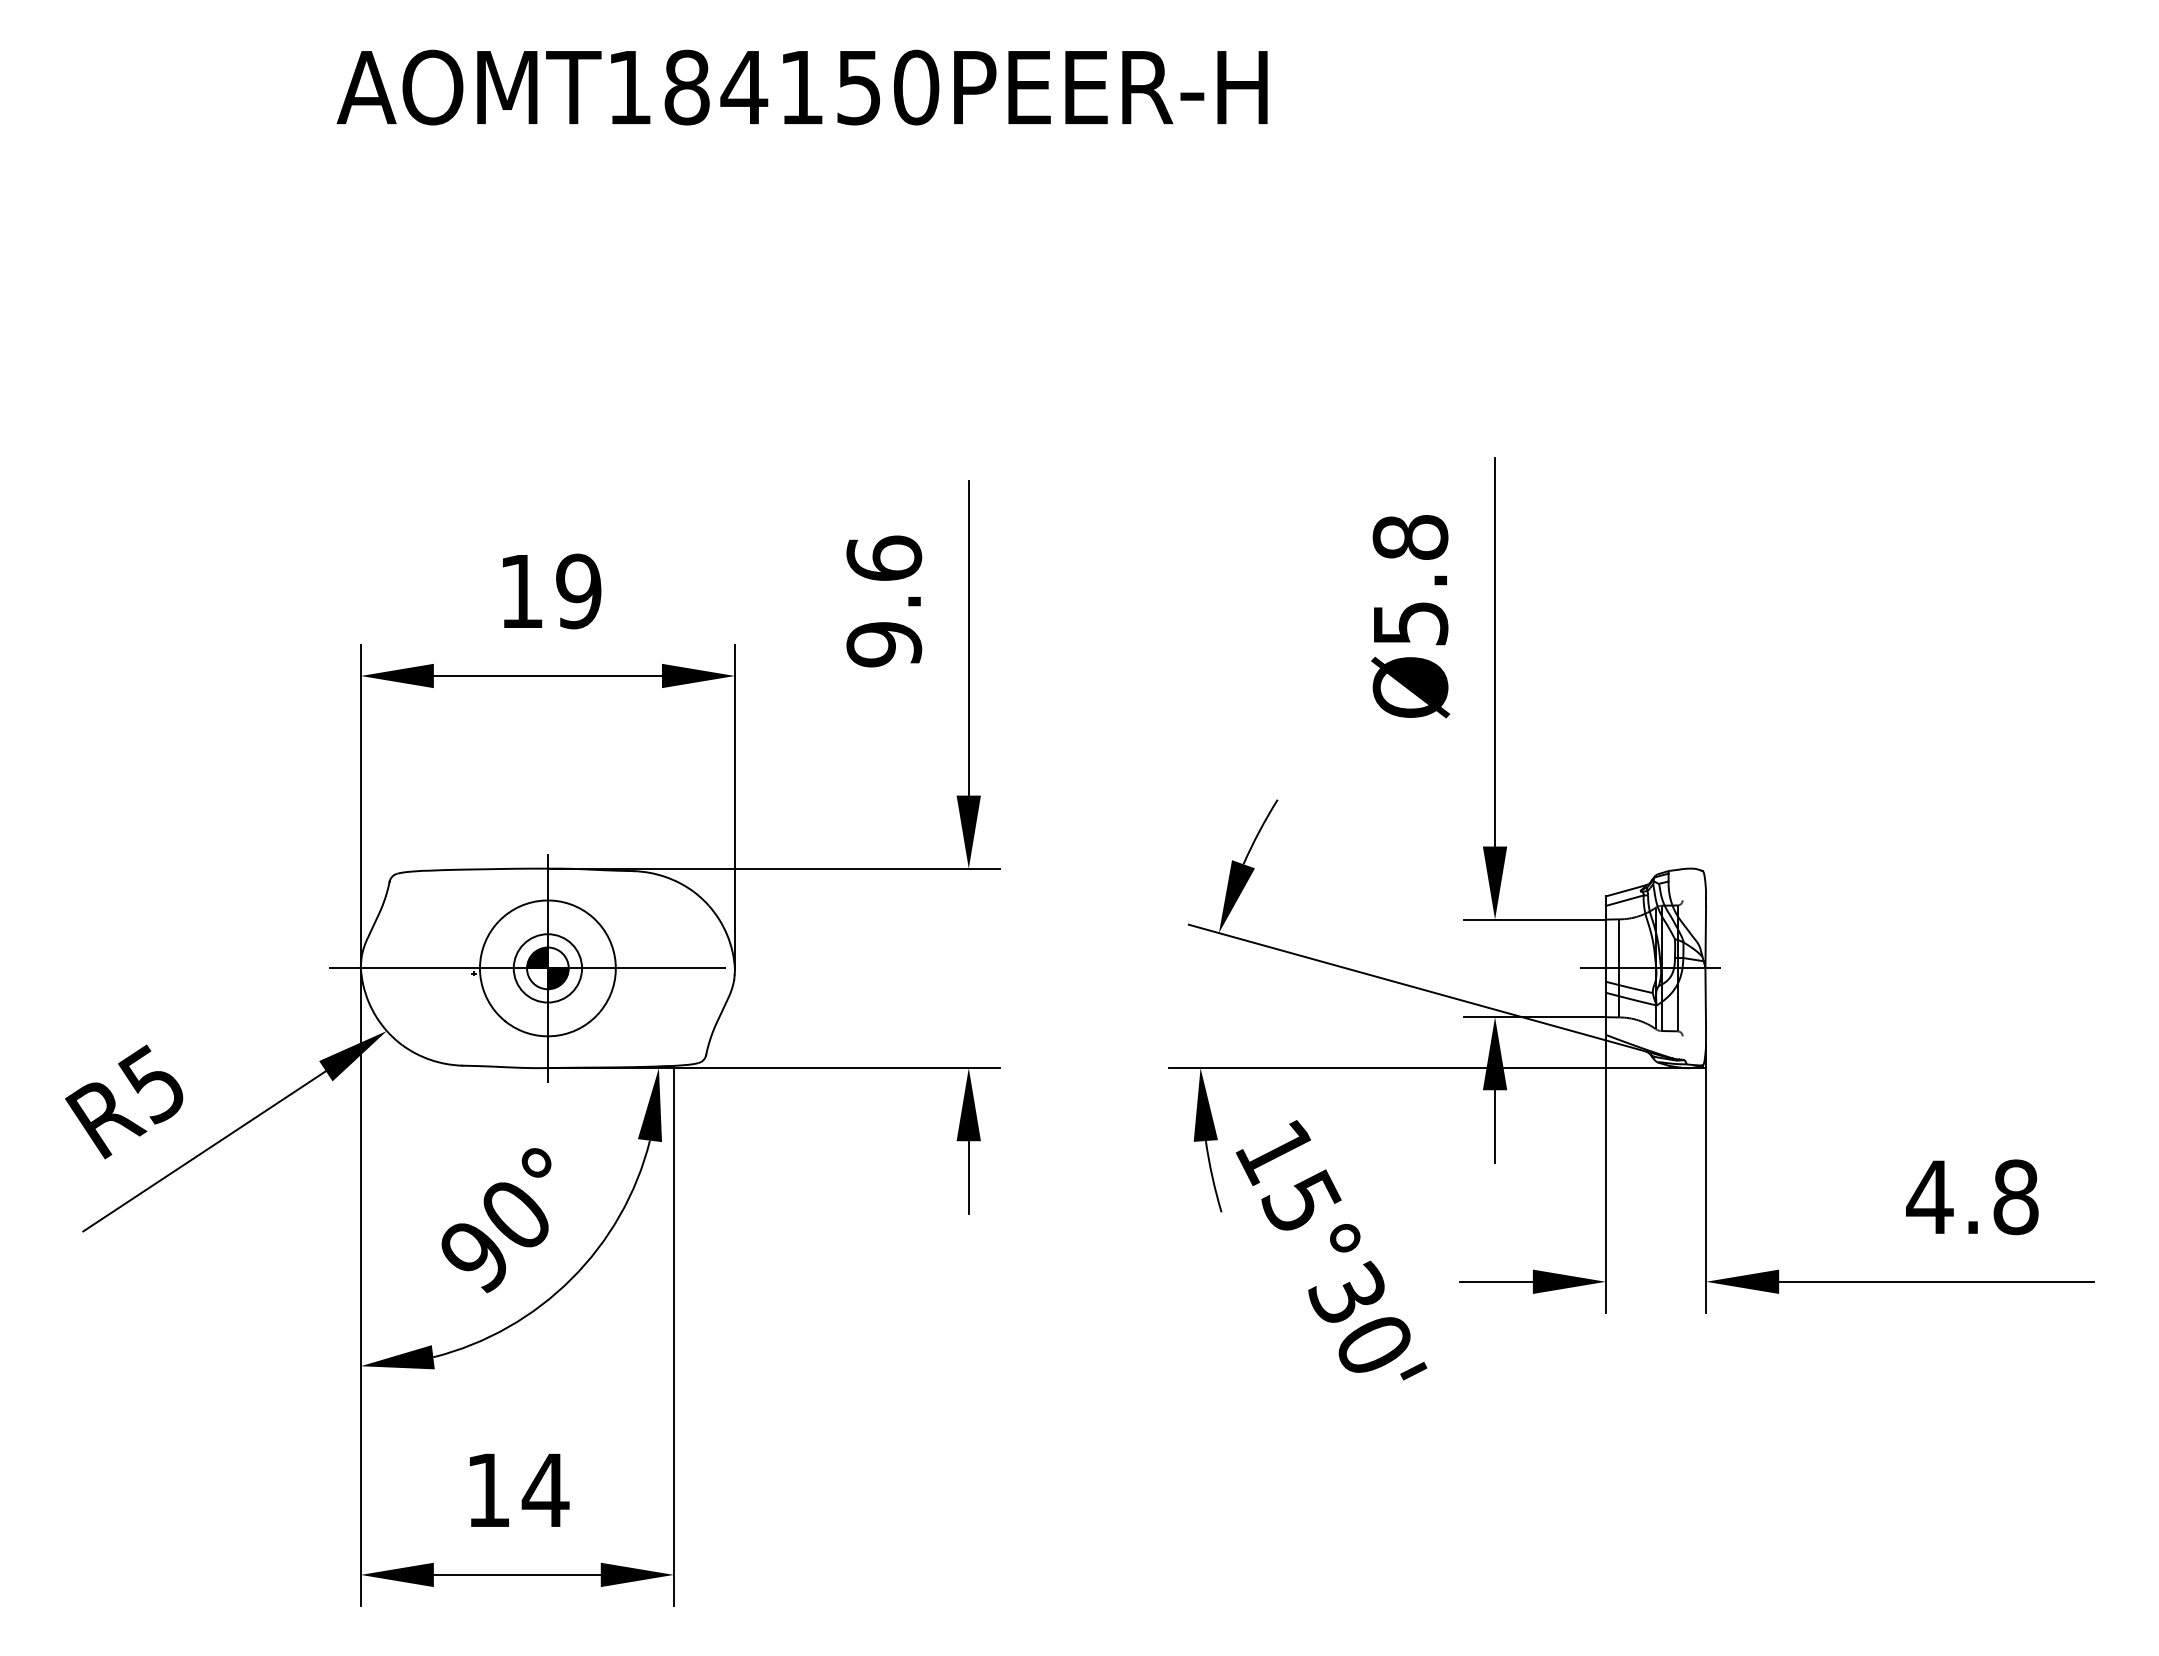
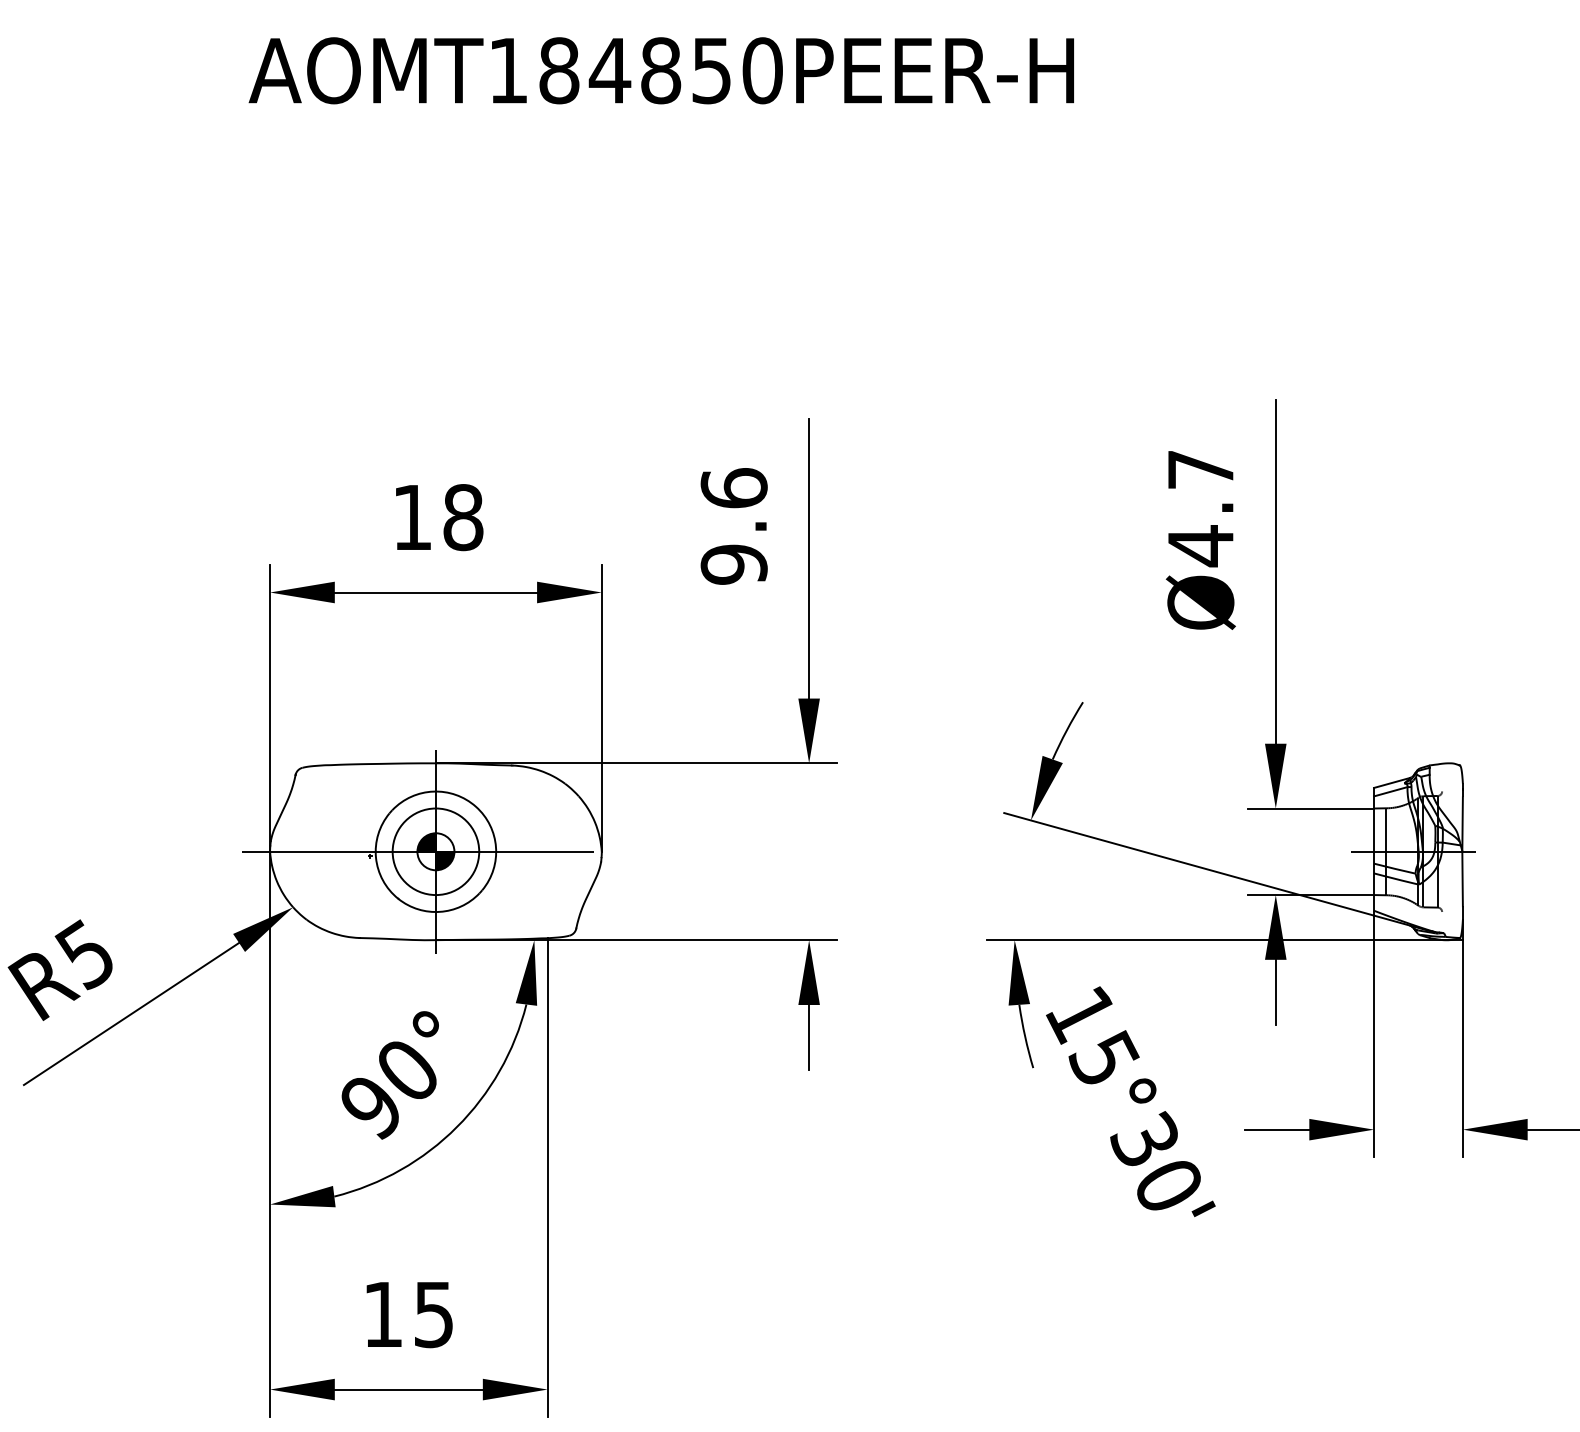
text: (801, 87) -> (660, 70), AOMT184150PEER-H -> AOMT184850PEER-H
text: (1410, 581) -> (1200, 508), Ø5.8 -> Ø4.7
text: (578, 591) -> (463, 517), 19 -> 18
circle: (547, 968) -> (435, 851), size x1.43
text: (545, 1490) -> (433, 1314), 14 -> 15

